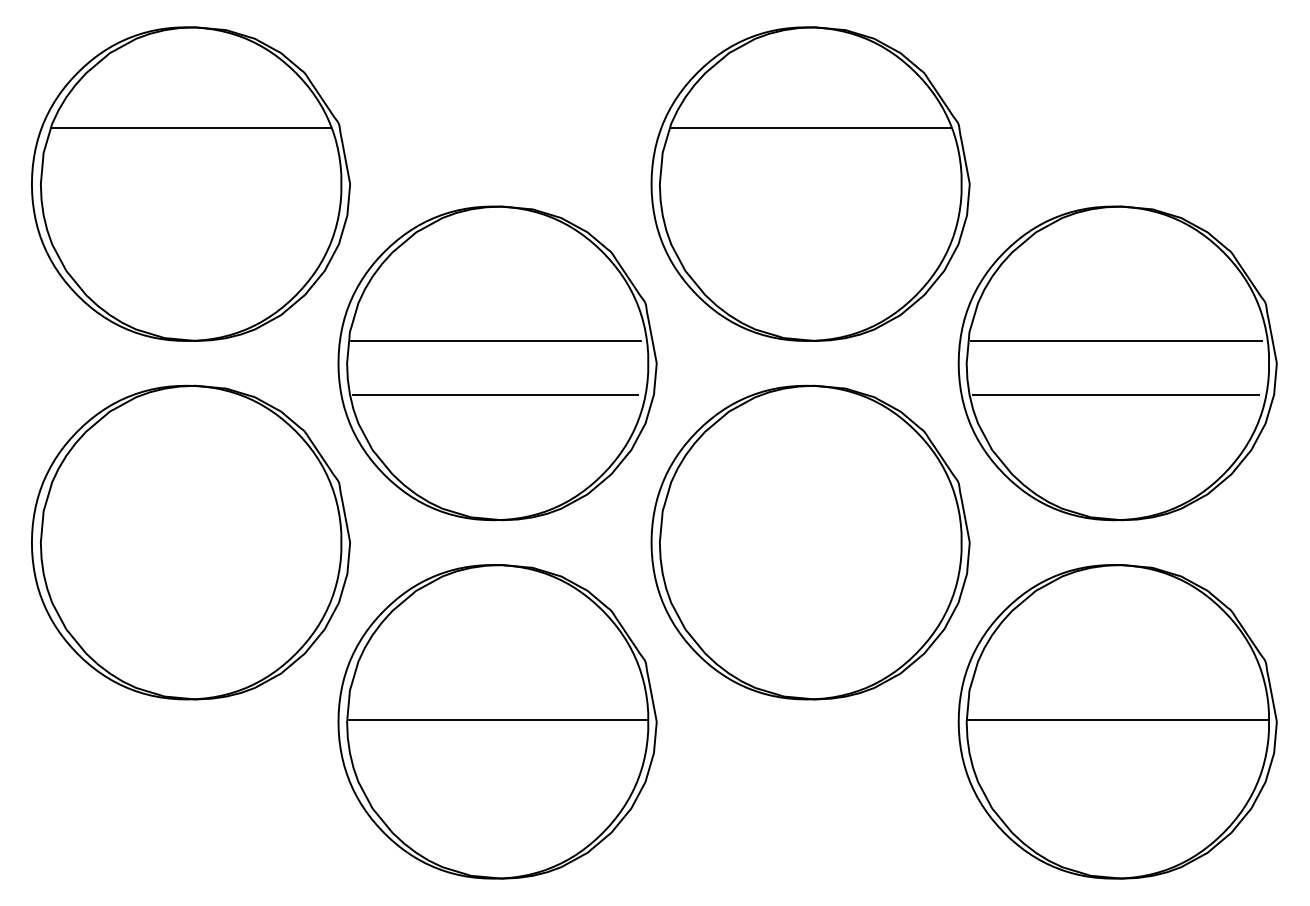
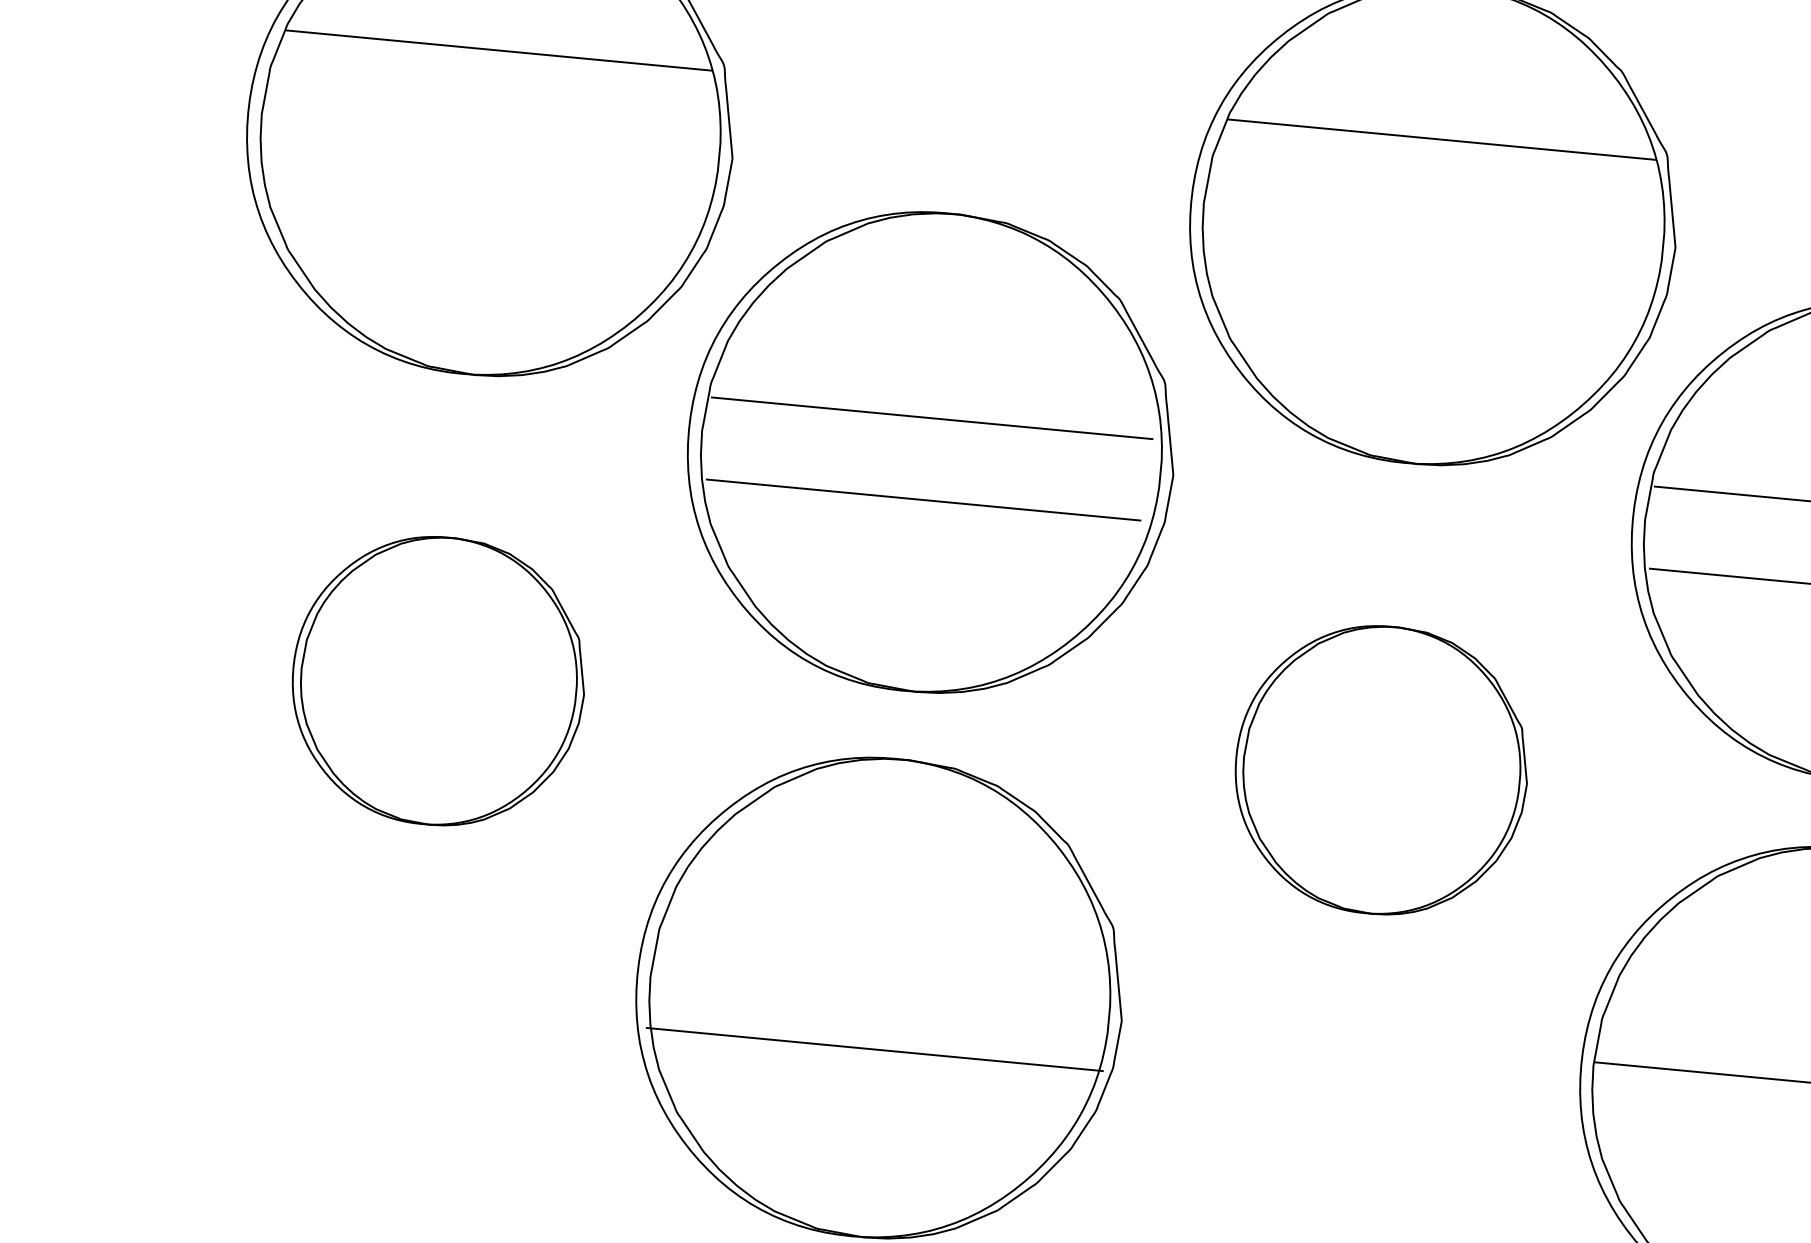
part: (190, 542) -> (437, 681), size x0.6
part: (810, 542) -> (1381, 770), size x0.6
line: (497, 719) -> (874, 1049), moved

